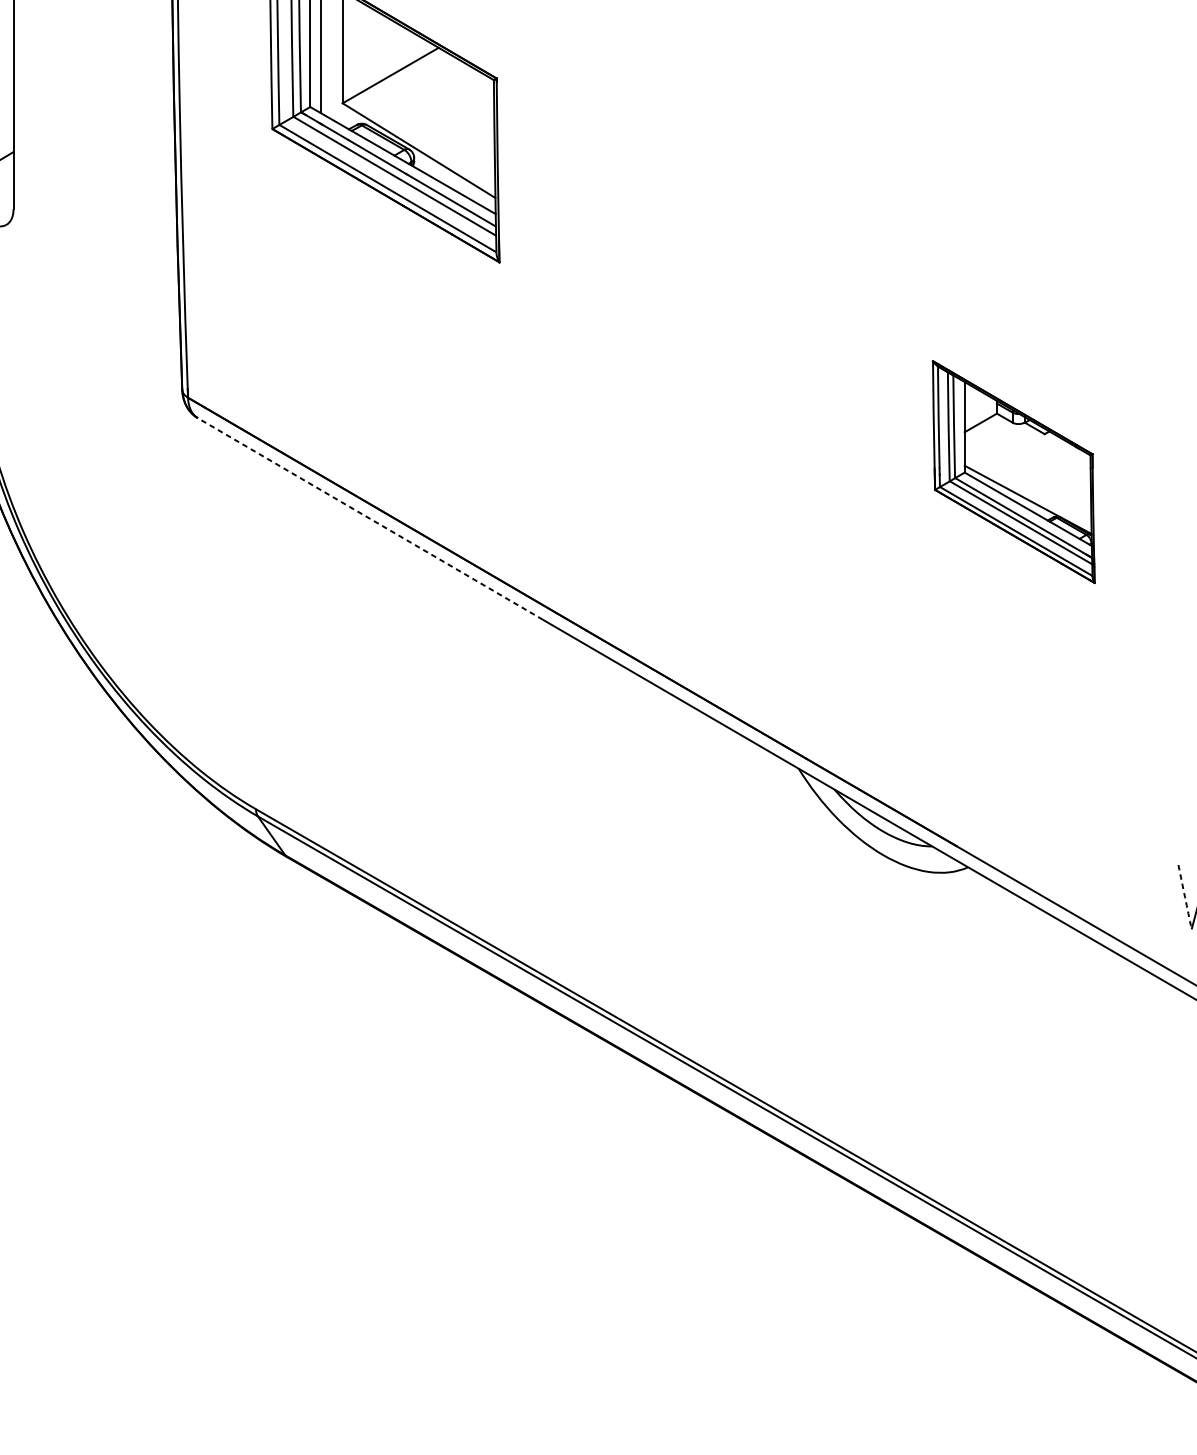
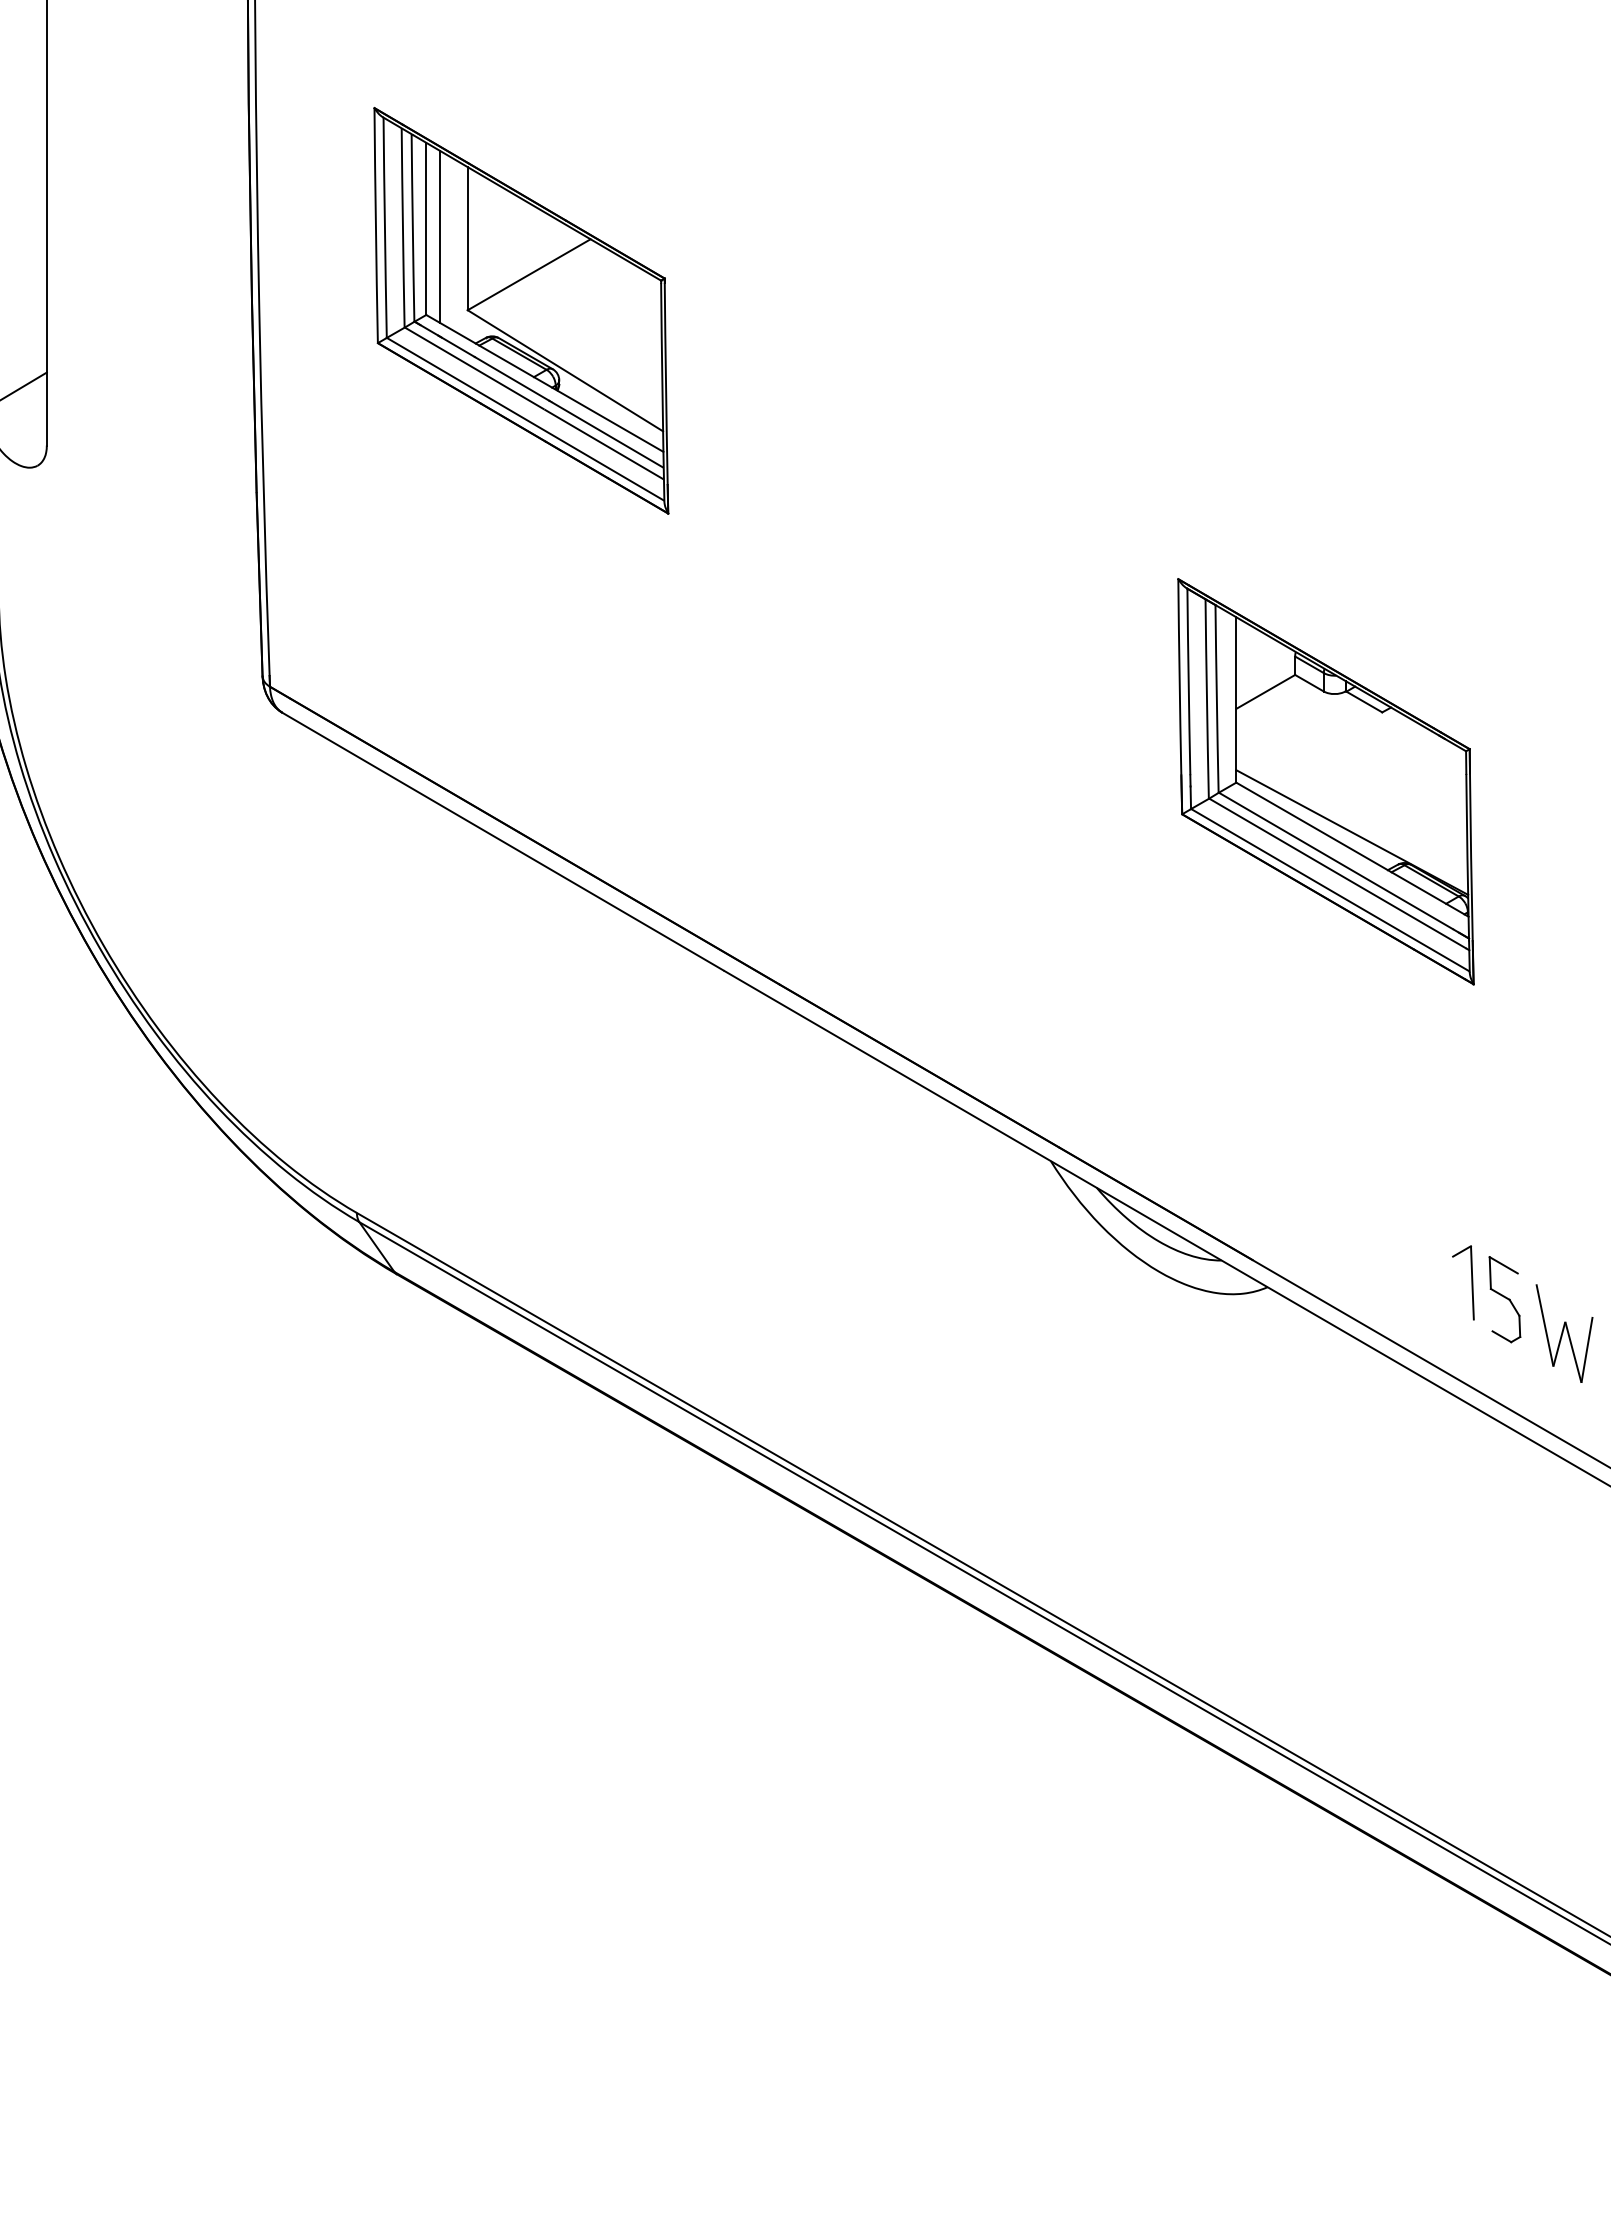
part: (1013, 471) -> (1325, 781), size x1.43
line: (369, 518) -> (502, 841), dashed -> solid
part: (1127, 863) -> (1471, 1282), added
part: (1153, 876) -> (1504, 1299), added
arc: (1184, 897) -> (1544, 1325), dashed -> solid

